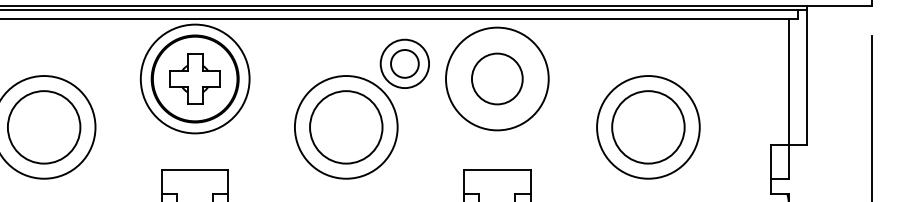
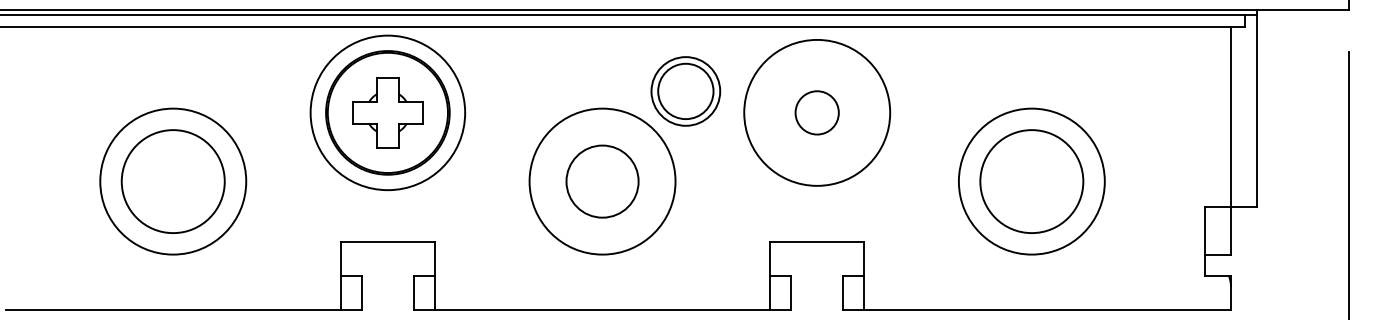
circle: (404, 63) -> (685, 91), size x1.4
circle: (497, 78) -> (817, 112), size x0.6
circle: (346, 127) -> (602, 181), size x0.7

